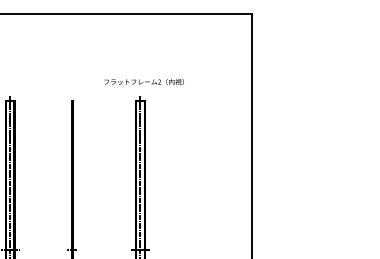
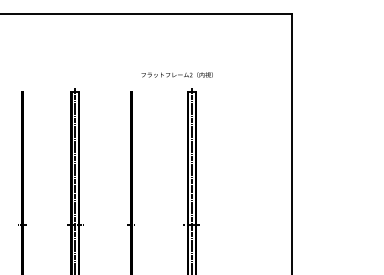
text: (143, 81) -> (176, 74), moved

